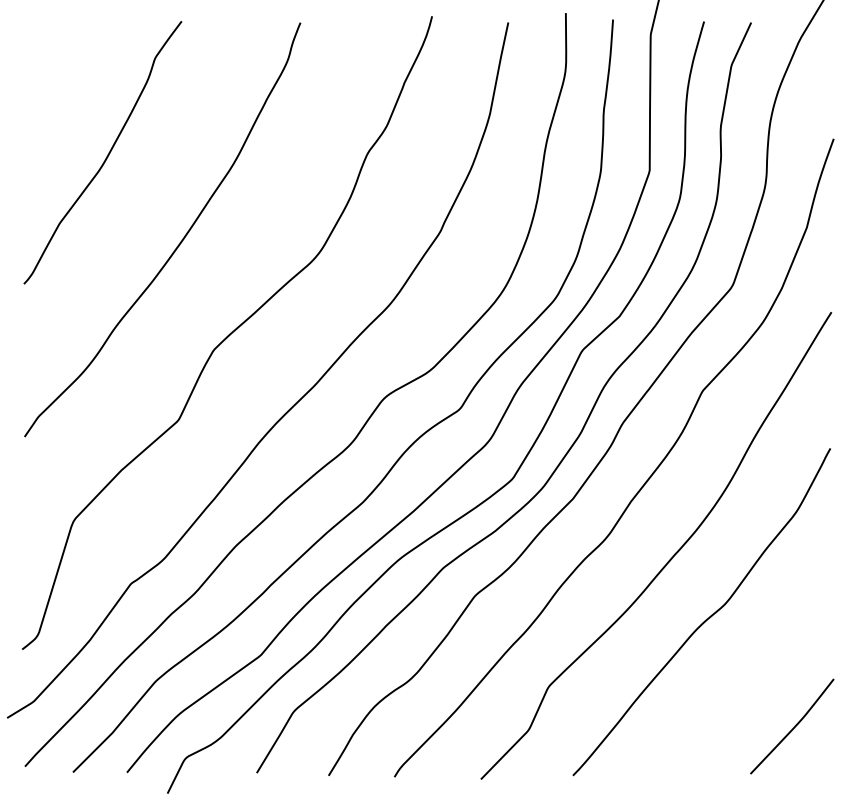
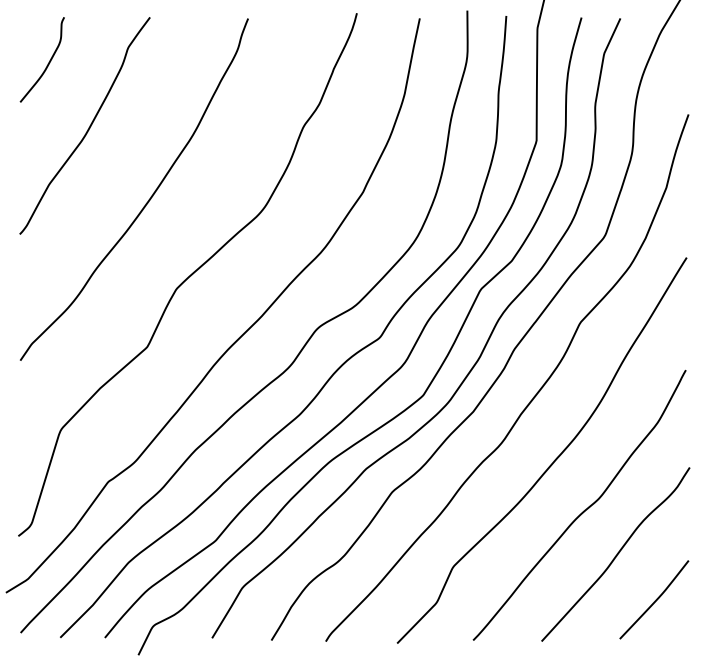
curve: (58, 76) -> (48, 62), added
curve: (746, 671) -> (616, 554), added

